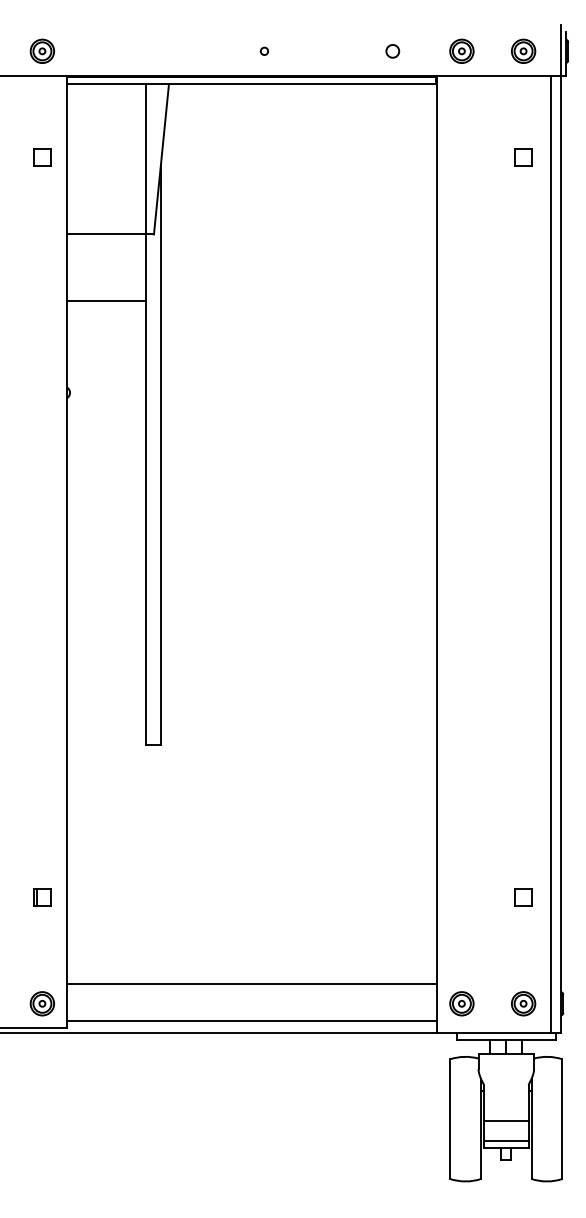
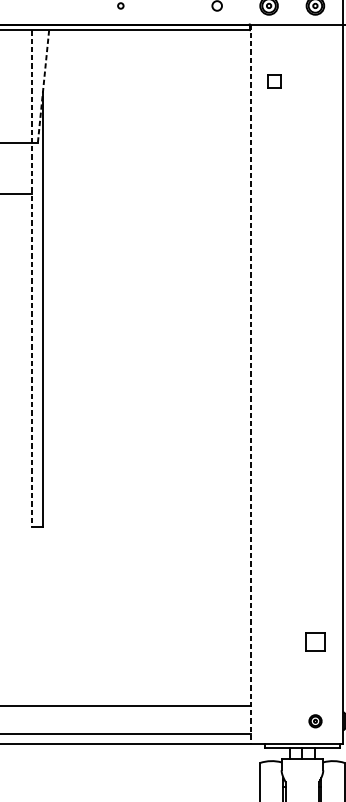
part: (523, 157) -> (274, 81), moved
line: (161, 159) -> (43, 87), solid -> dashed
line: (146, 414) -> (32, 278), solid -> dashed
line: (437, 554) -> (250, 383), solid -> dashed
line: (550, 554) -> (335, 383), removed
part: (523, 897) -> (315, 641), size x1.4
part: (461, 1003) -> (268, 721), removed
part: (523, 1003) -> (315, 721), size x0.7

